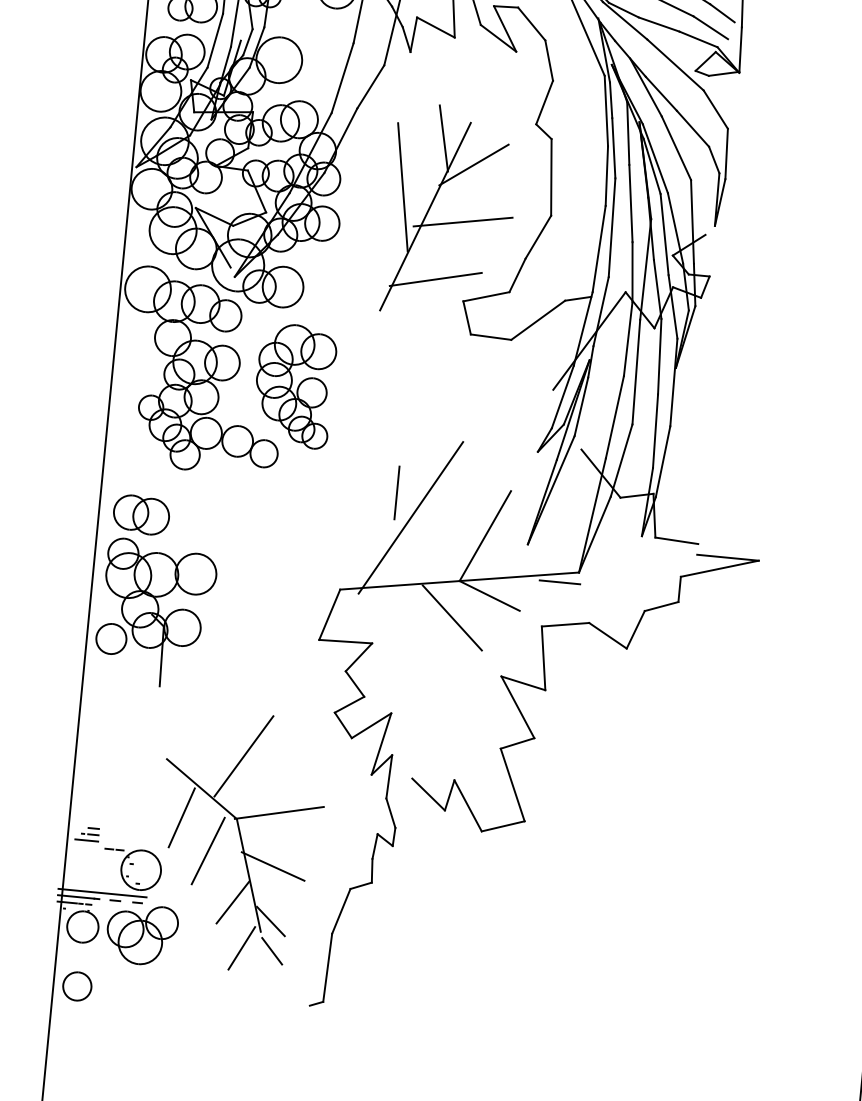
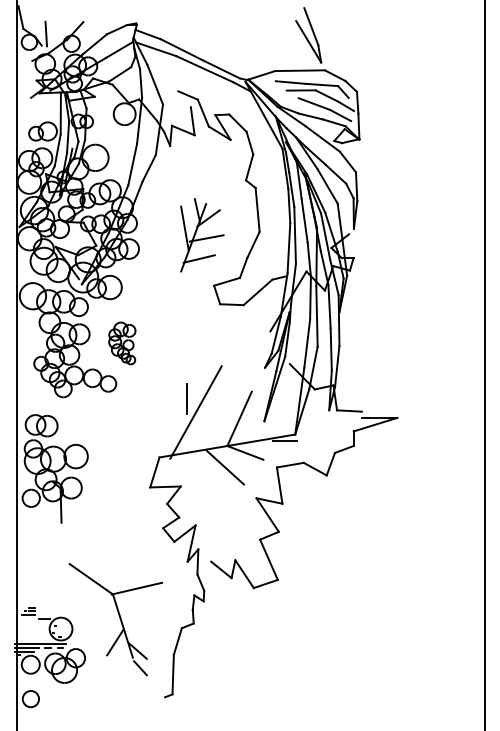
part: (451, 212) -> (202, 235), size x0.6
part: (295, 386) -> (122, 343), size x0.6
line: (243, 755) -> (113, 557), removed
line: (182, 817) -> (81, 596), removed
line: (206, 851) -> (97, 614), removed
line: (273, 866) -> (136, 619), removed
line: (240, 948) -> (122, 668), removed

